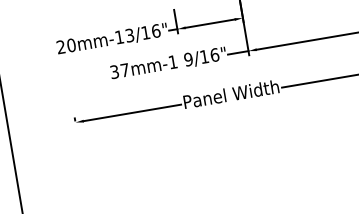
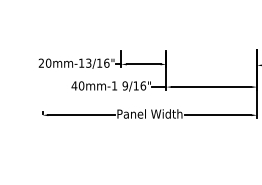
text: (118, 70) -> (77, 85), 37mm-1 -> 40mm-1

